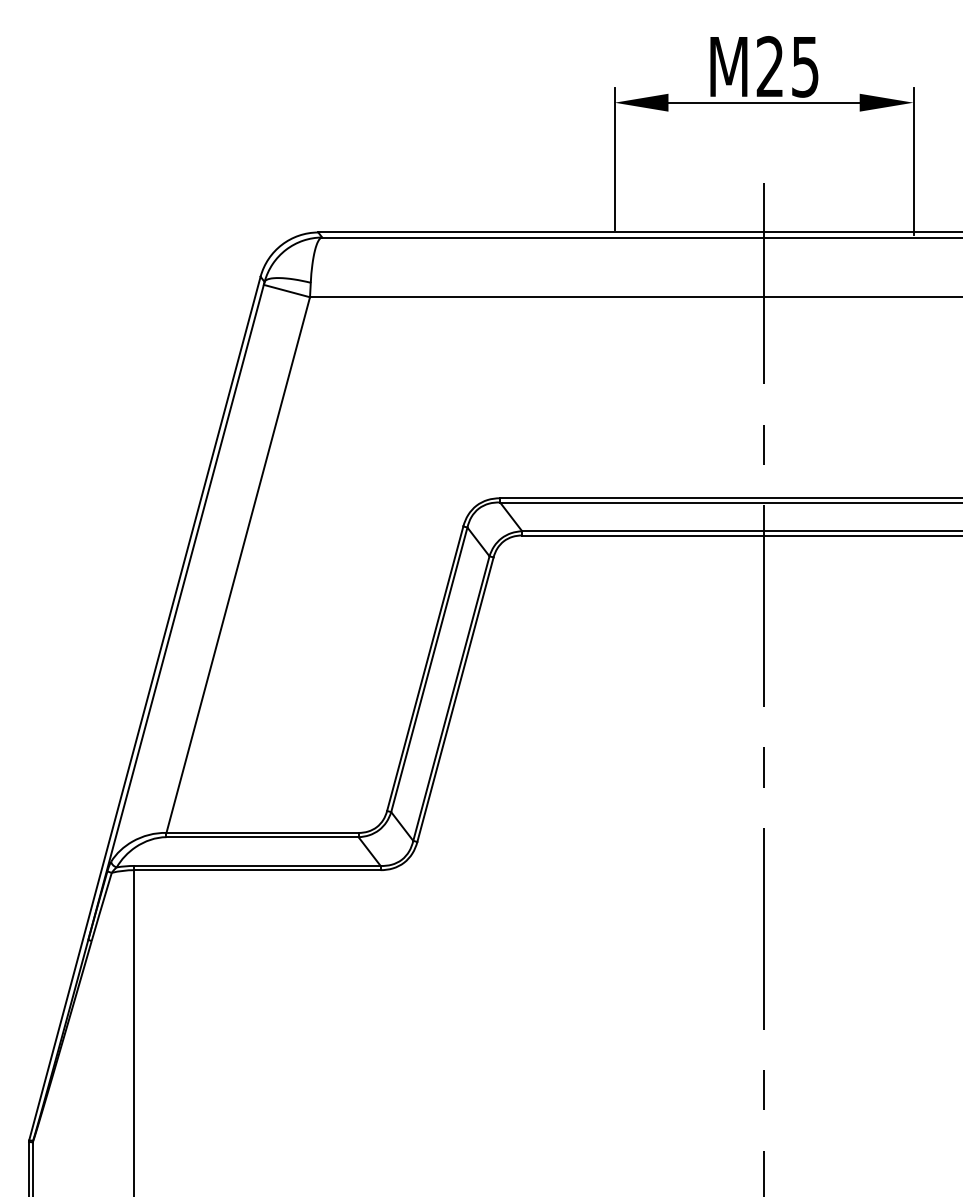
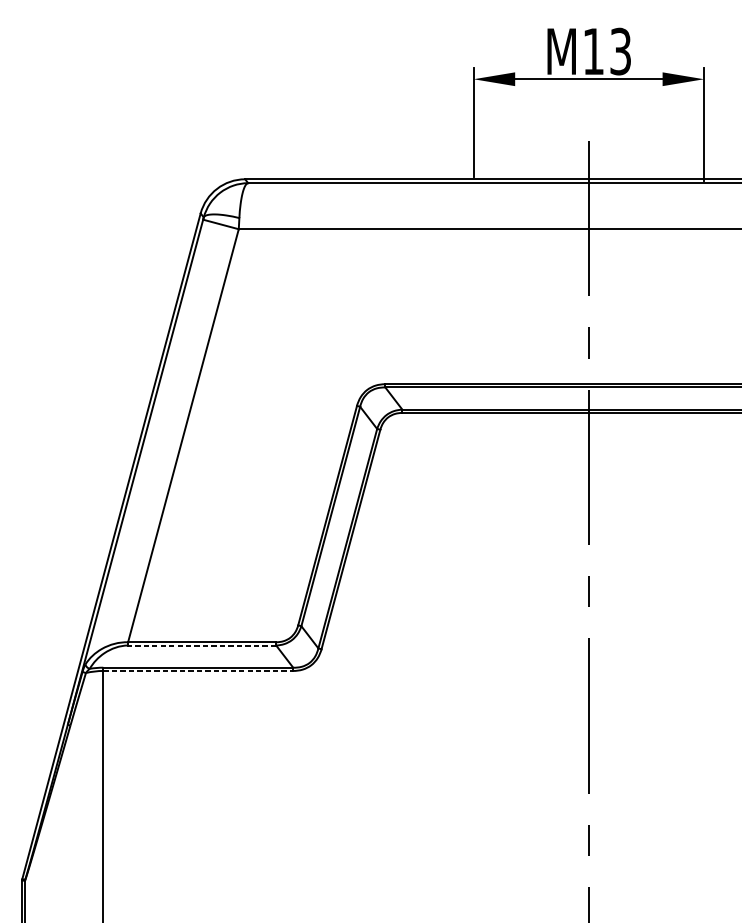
text: (787, 66) -> (606, 51), M25 -> M13
line: (262, 837) -> (202, 645), solid -> dashed
line: (257, 870) -> (198, 671), solid -> dashed

